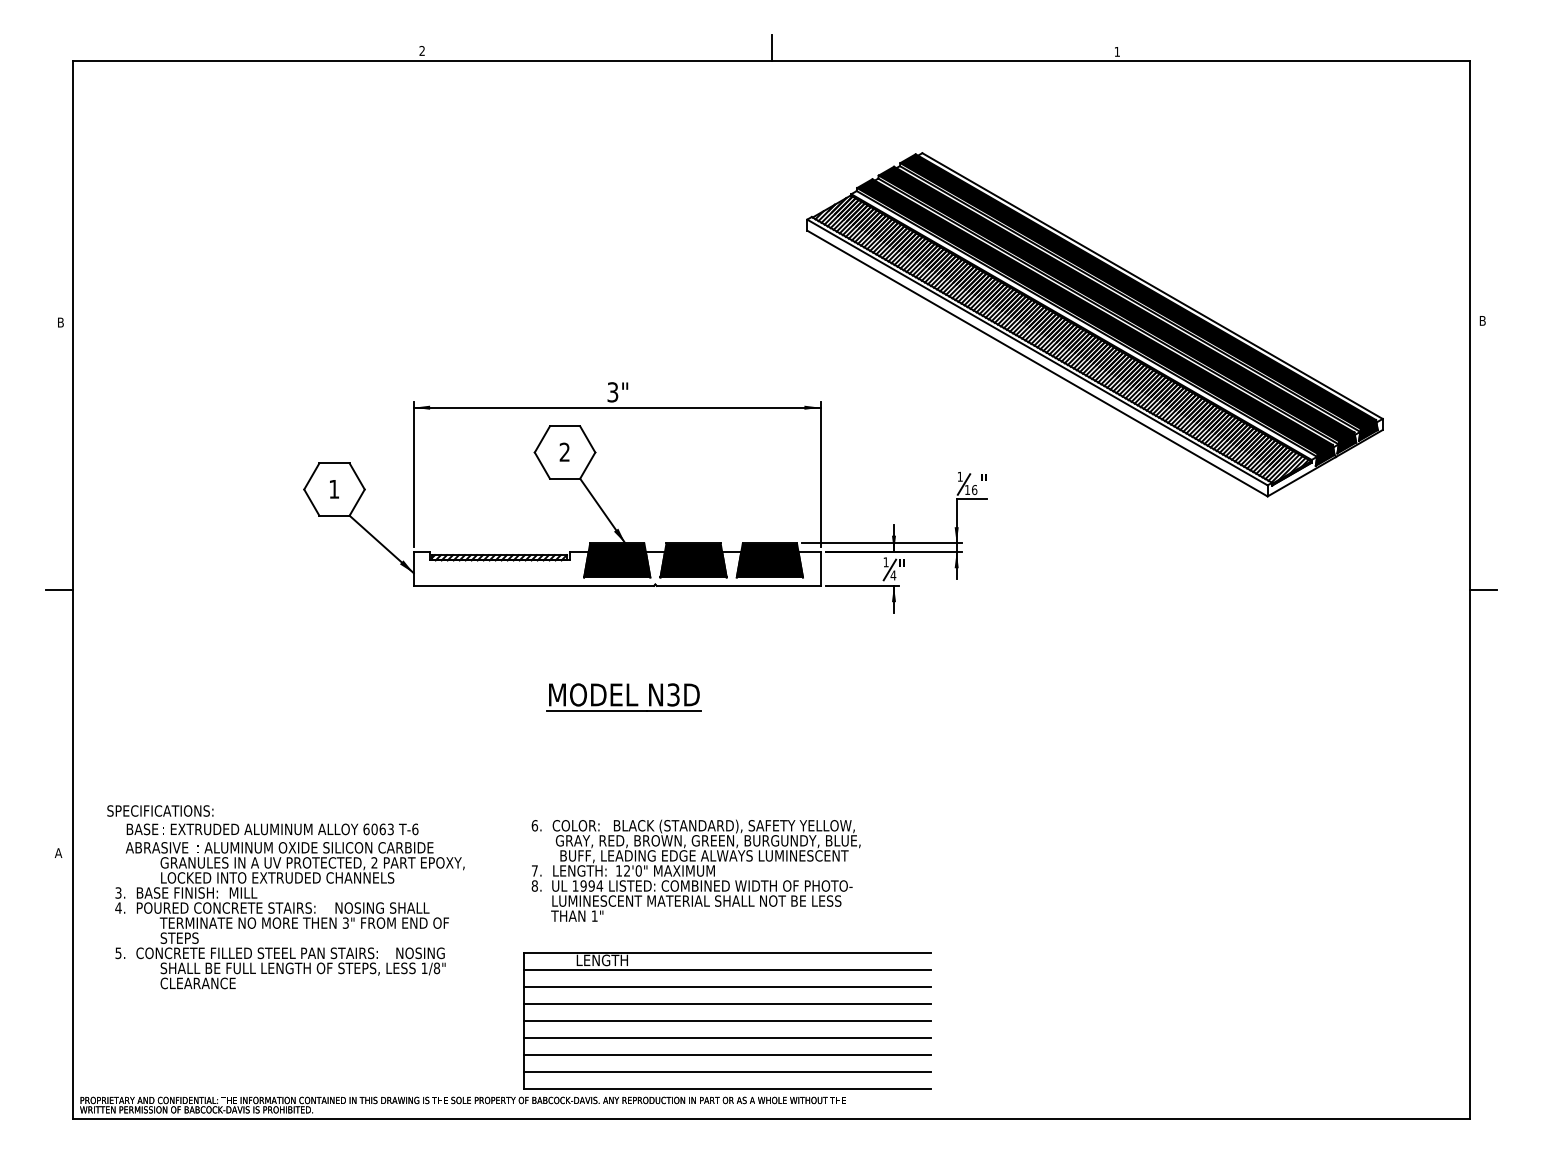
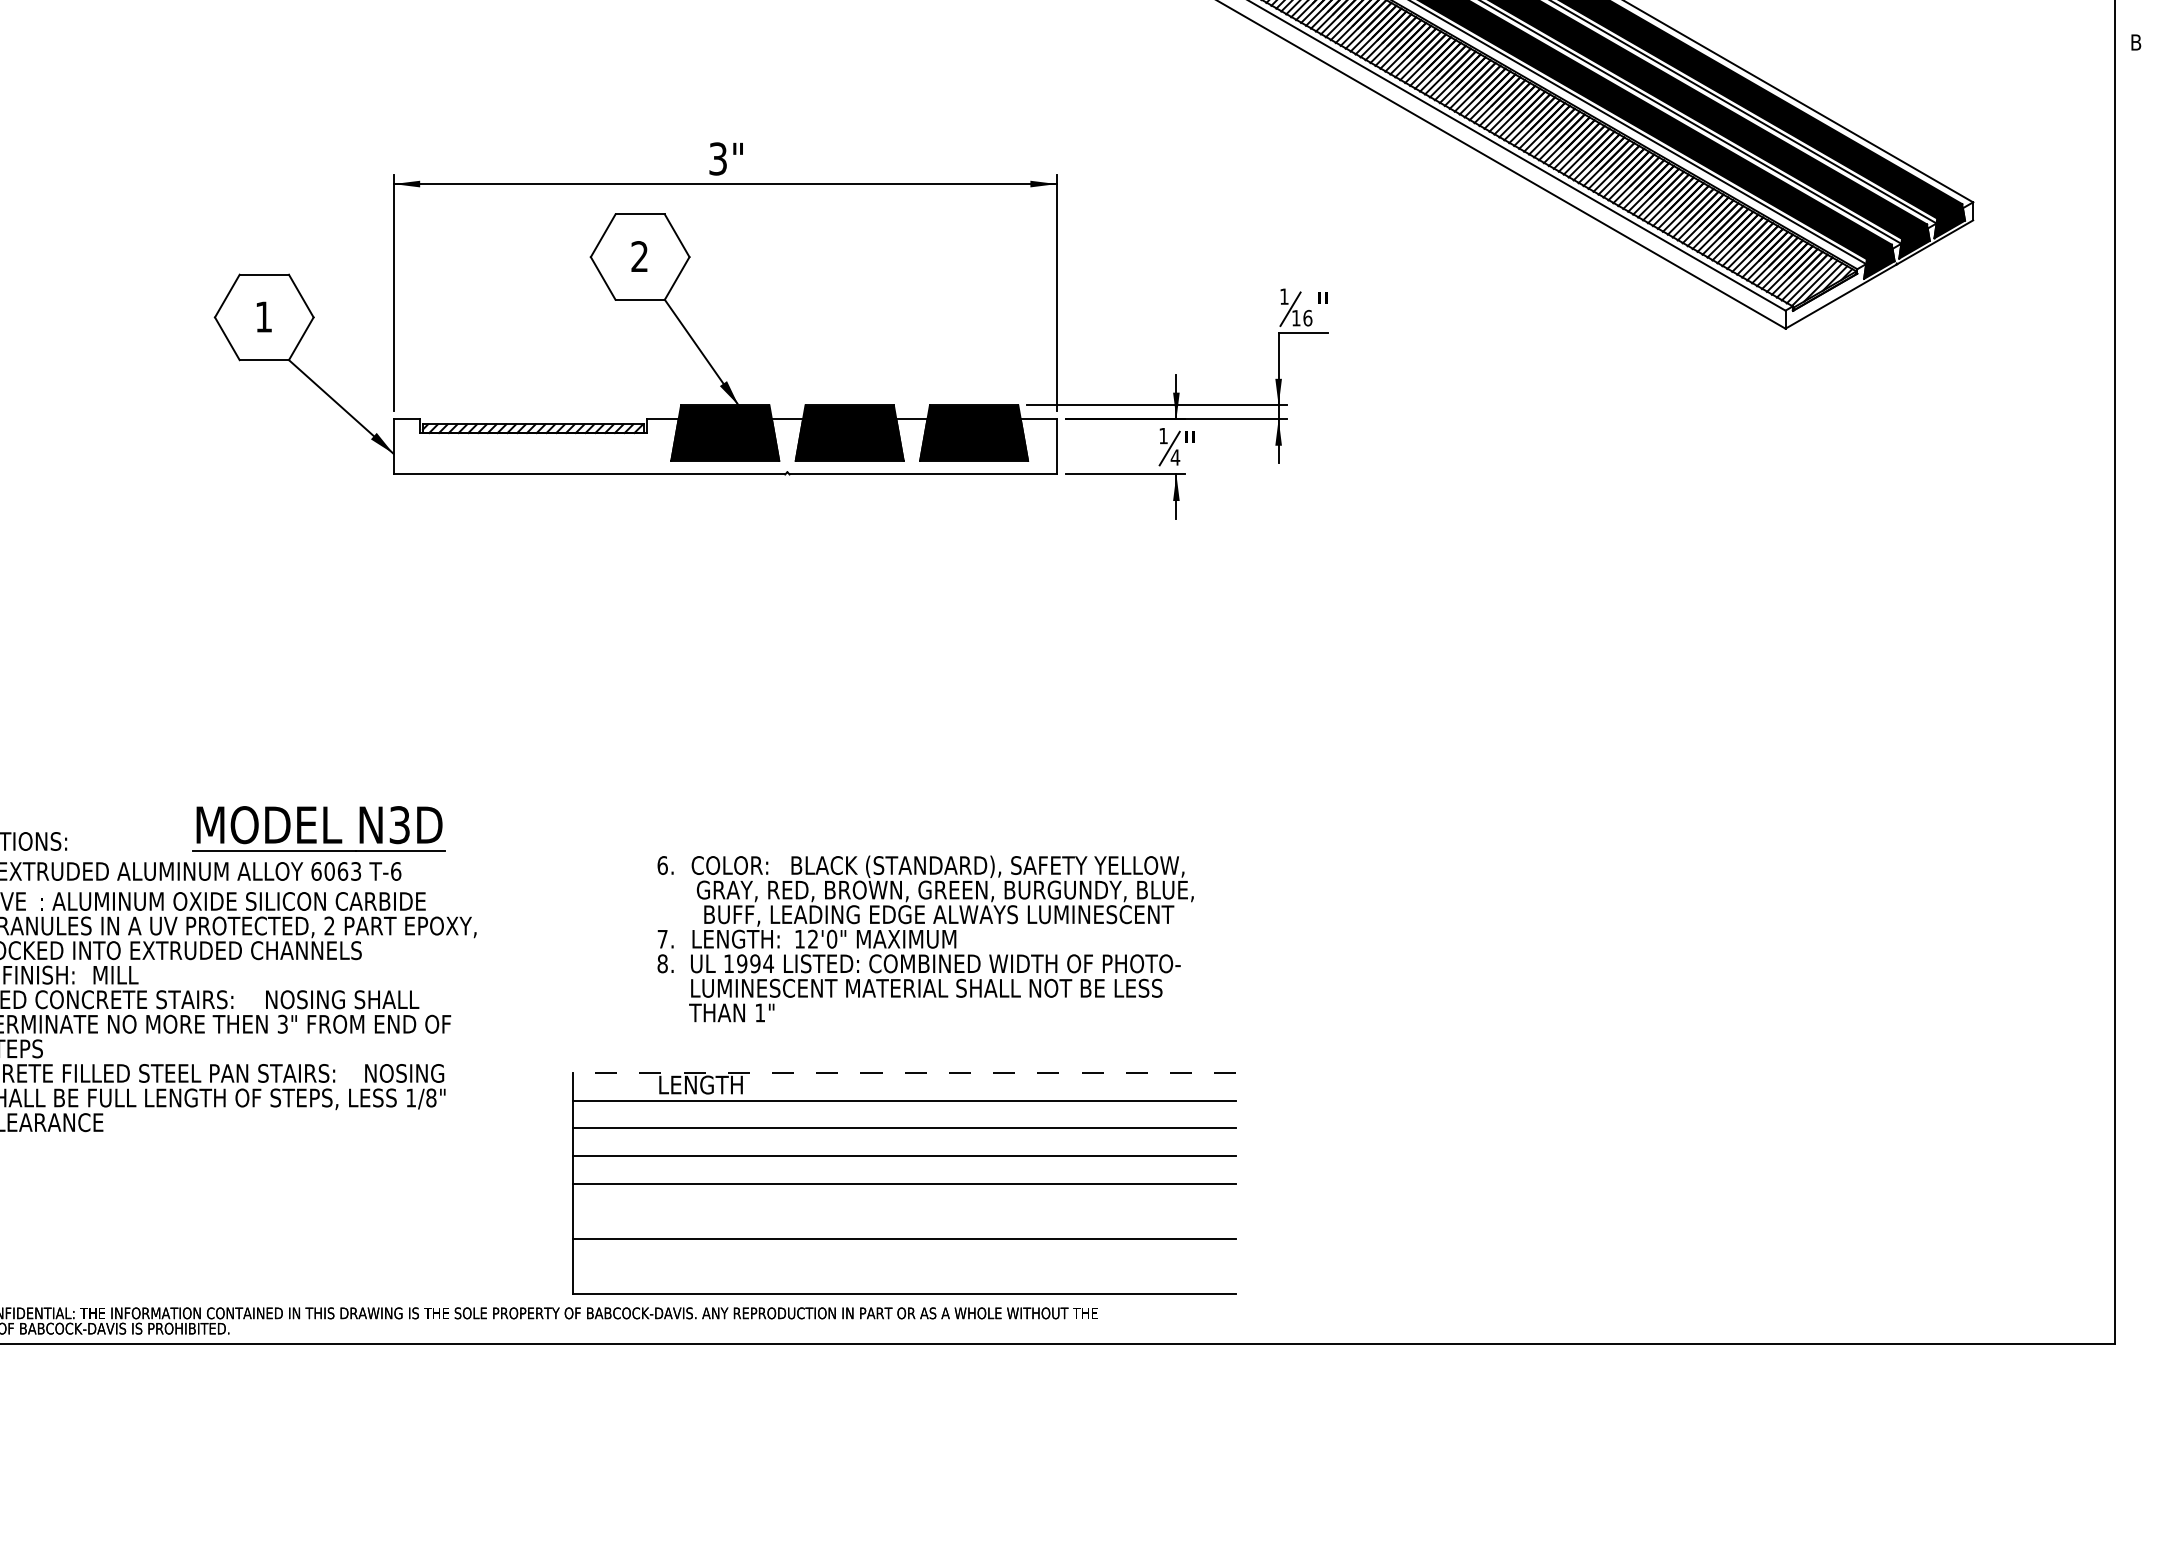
line: (1483, 590) -> (2137, 482), removed
part: (623, 697) -> (318, 829), moved
text: (695, 870) -> (924, 938), moved
line: (726, 953) -> (903, 1073), solid -> dashed
line: (726, 1037) -> (903, 1210), removed
line: (726, 1071) -> (903, 1266), removed

